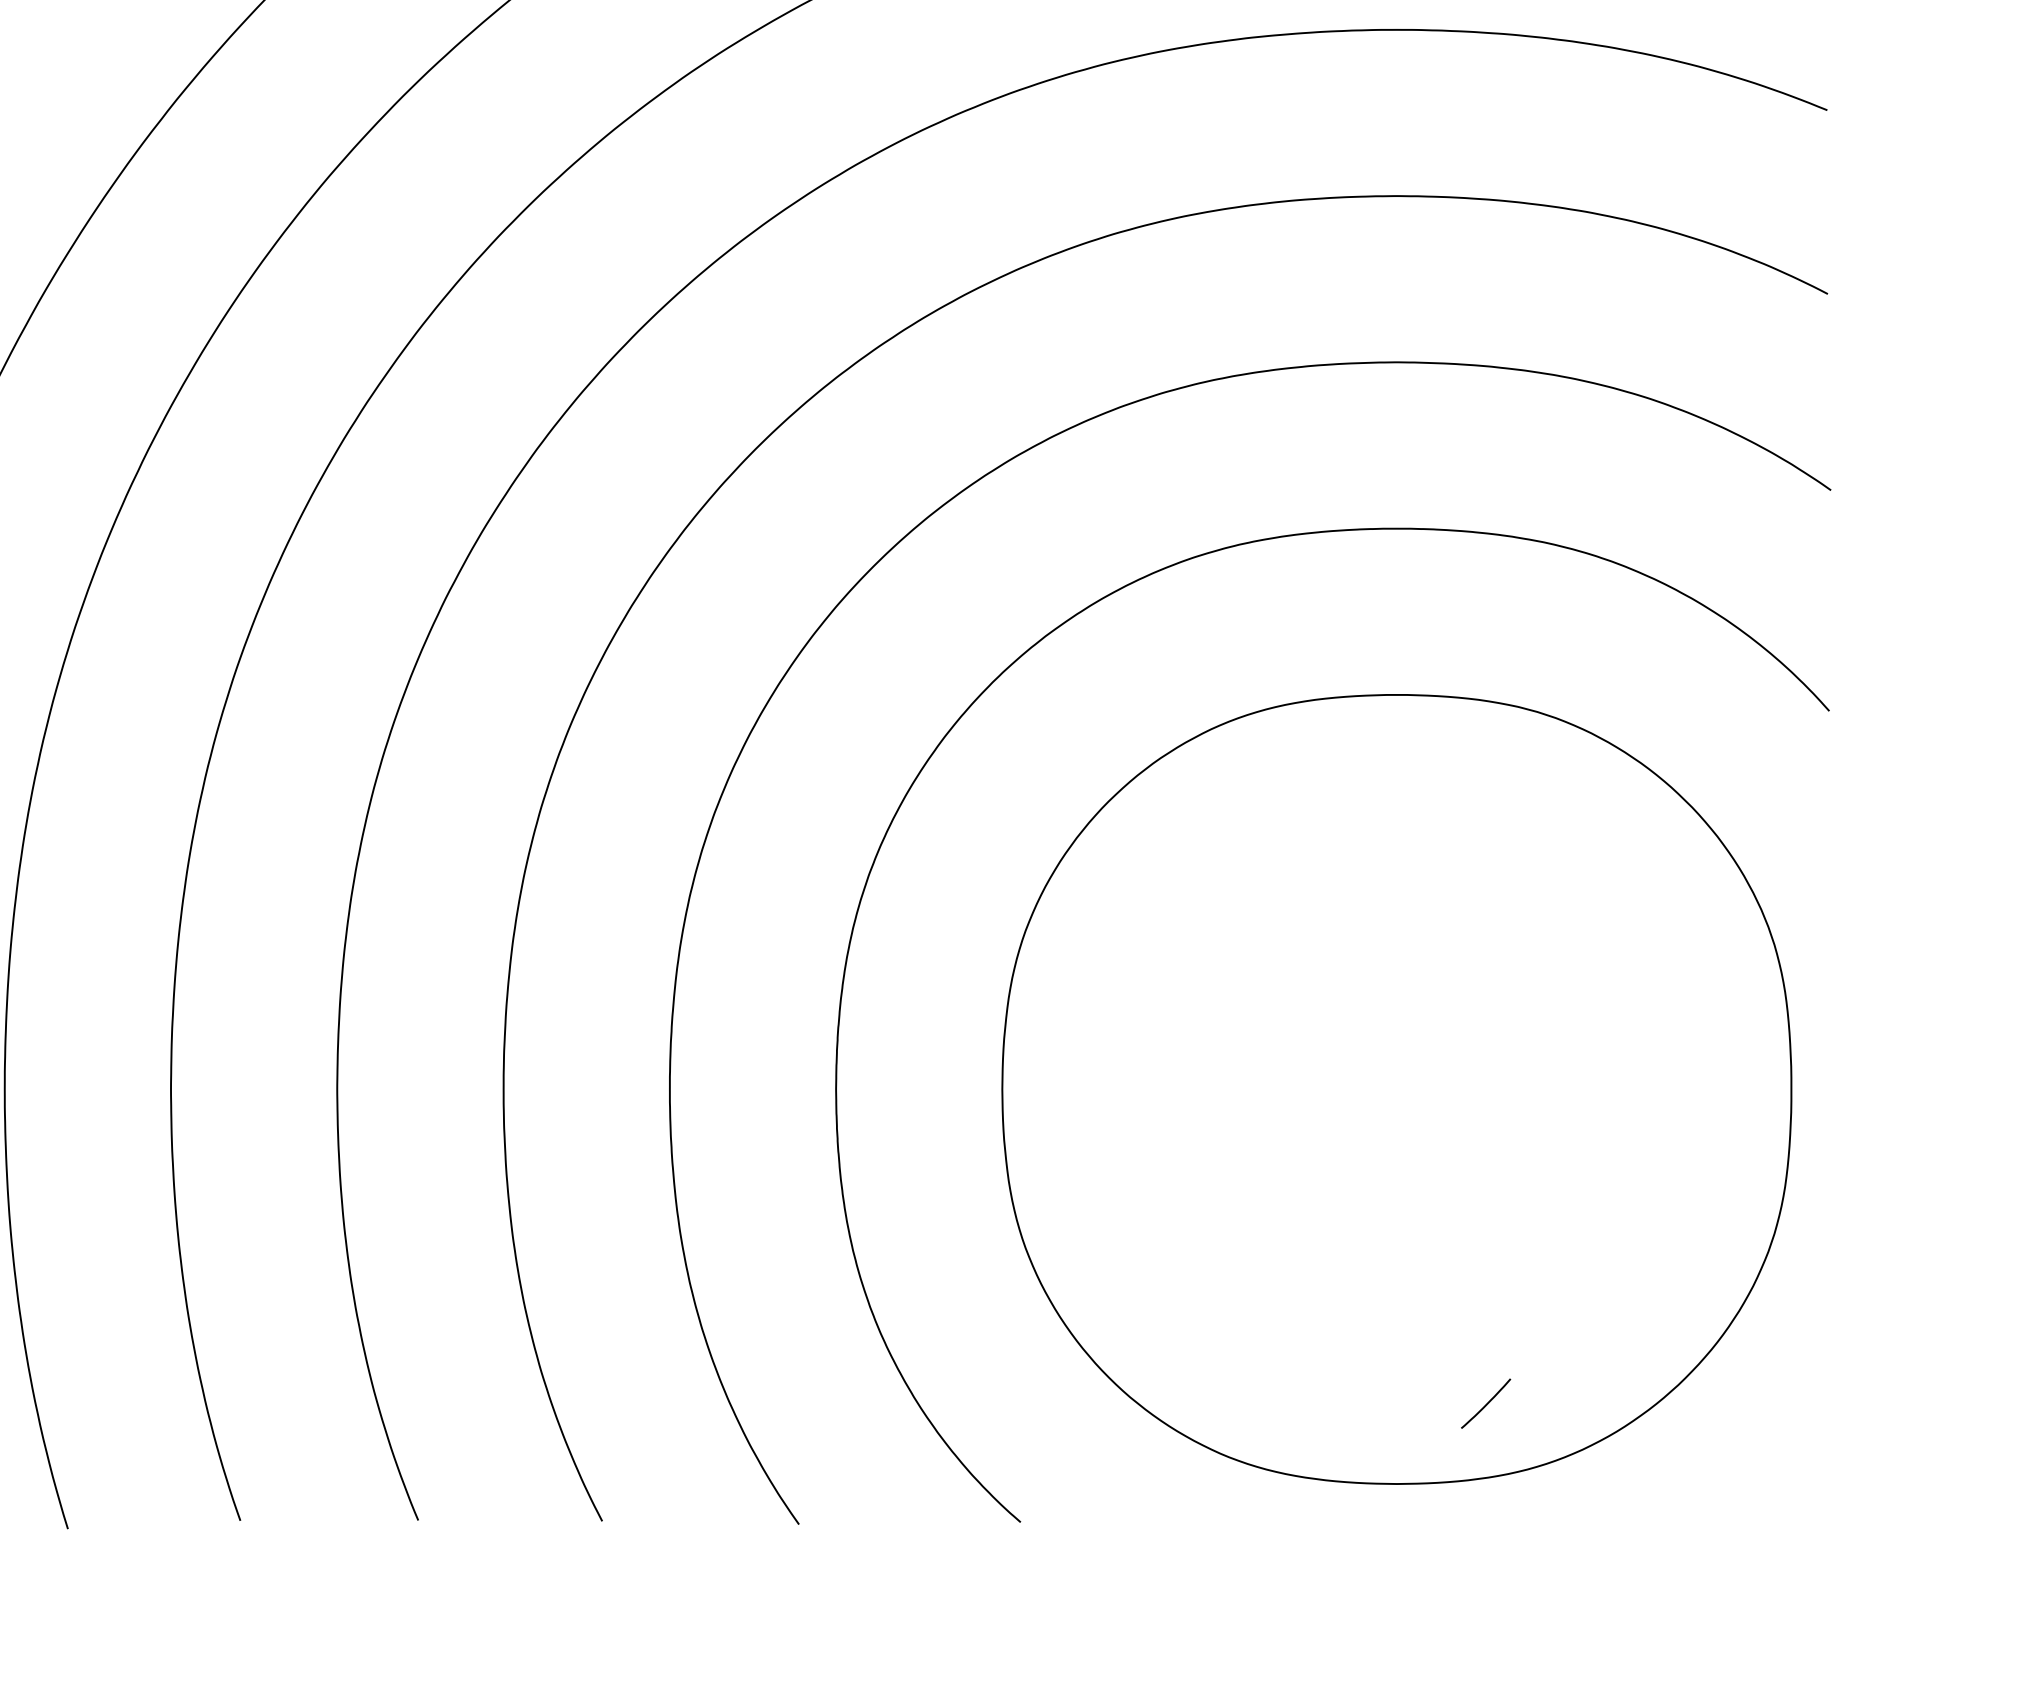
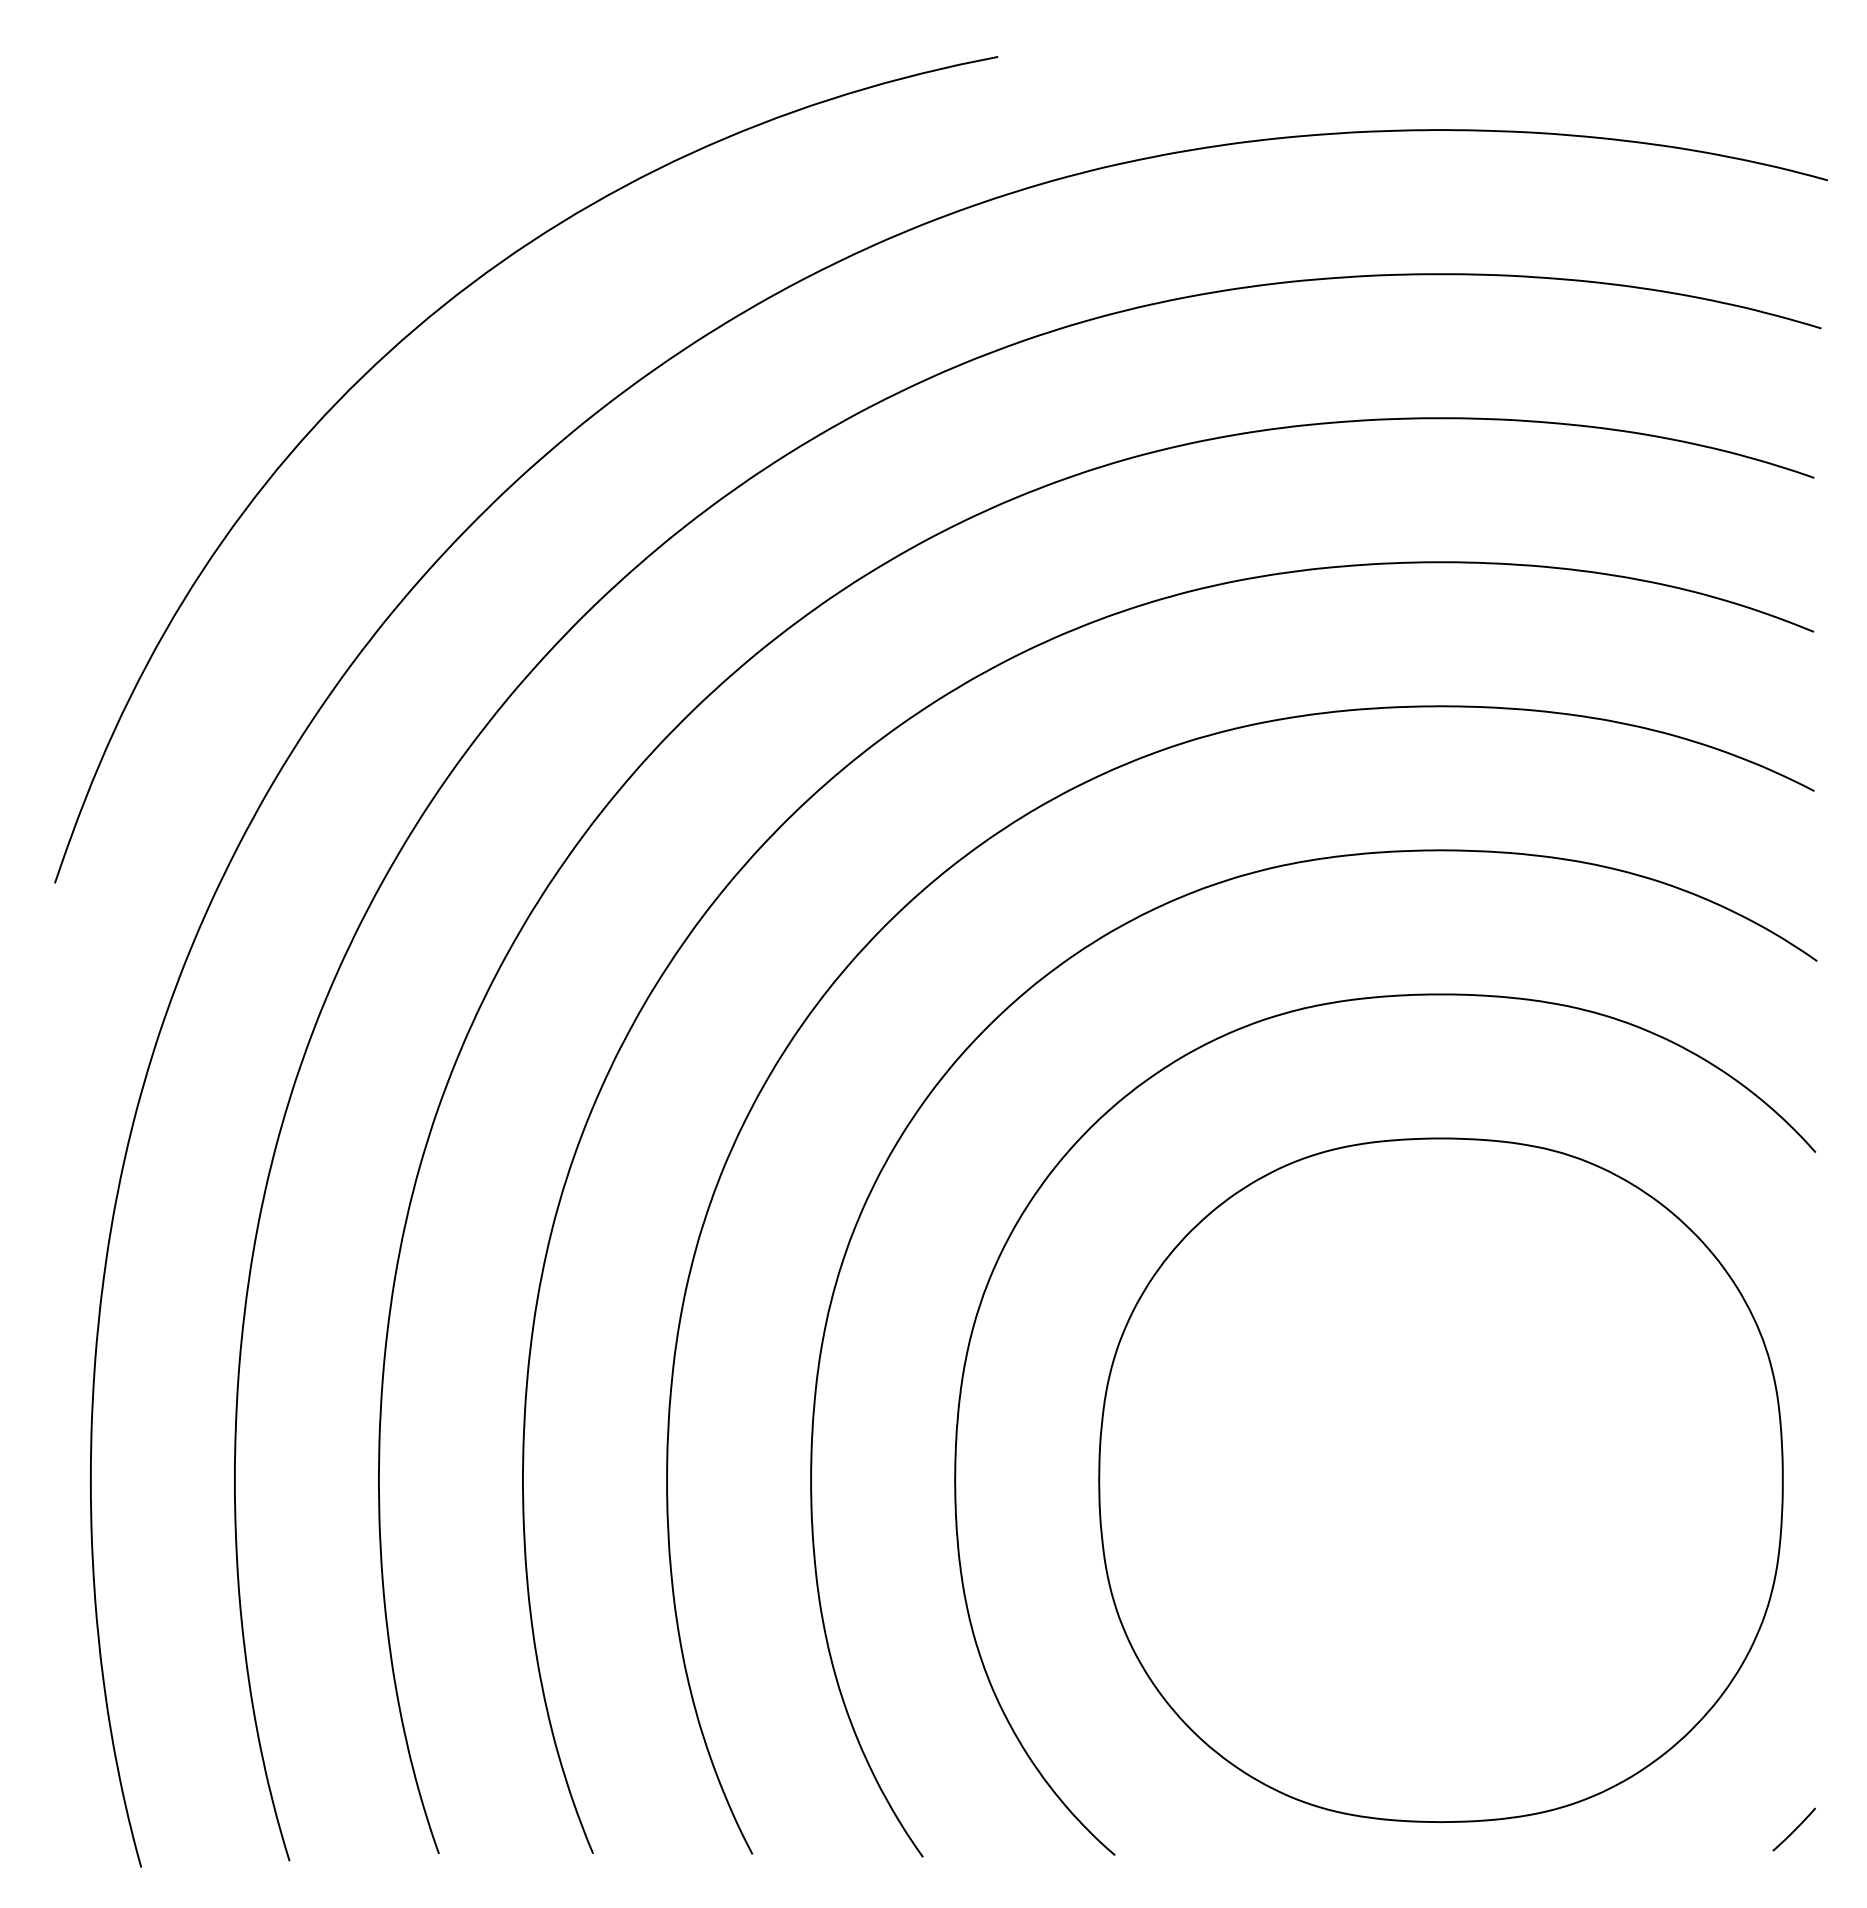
curve: (1486, 1403) -> (1794, 1829), moved

